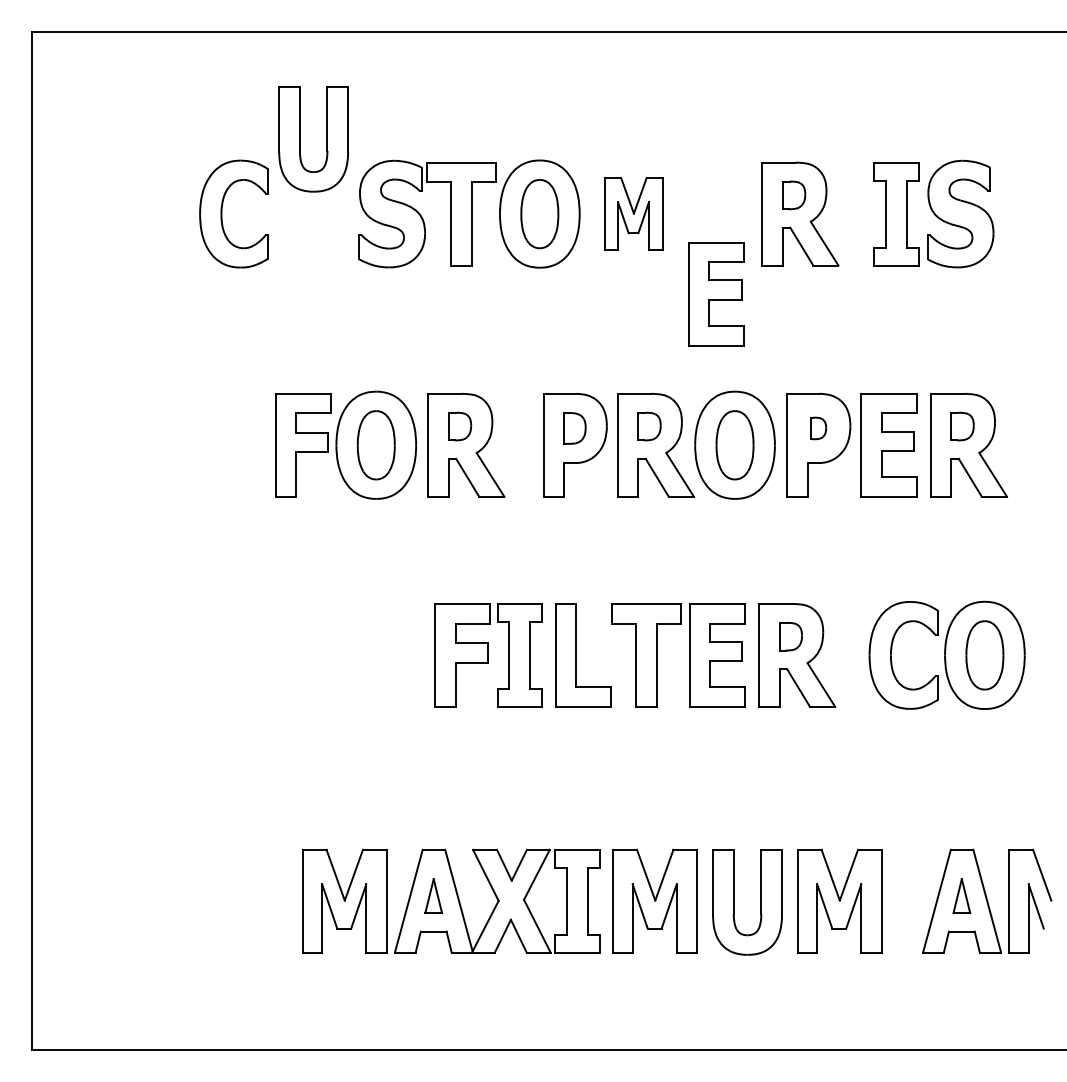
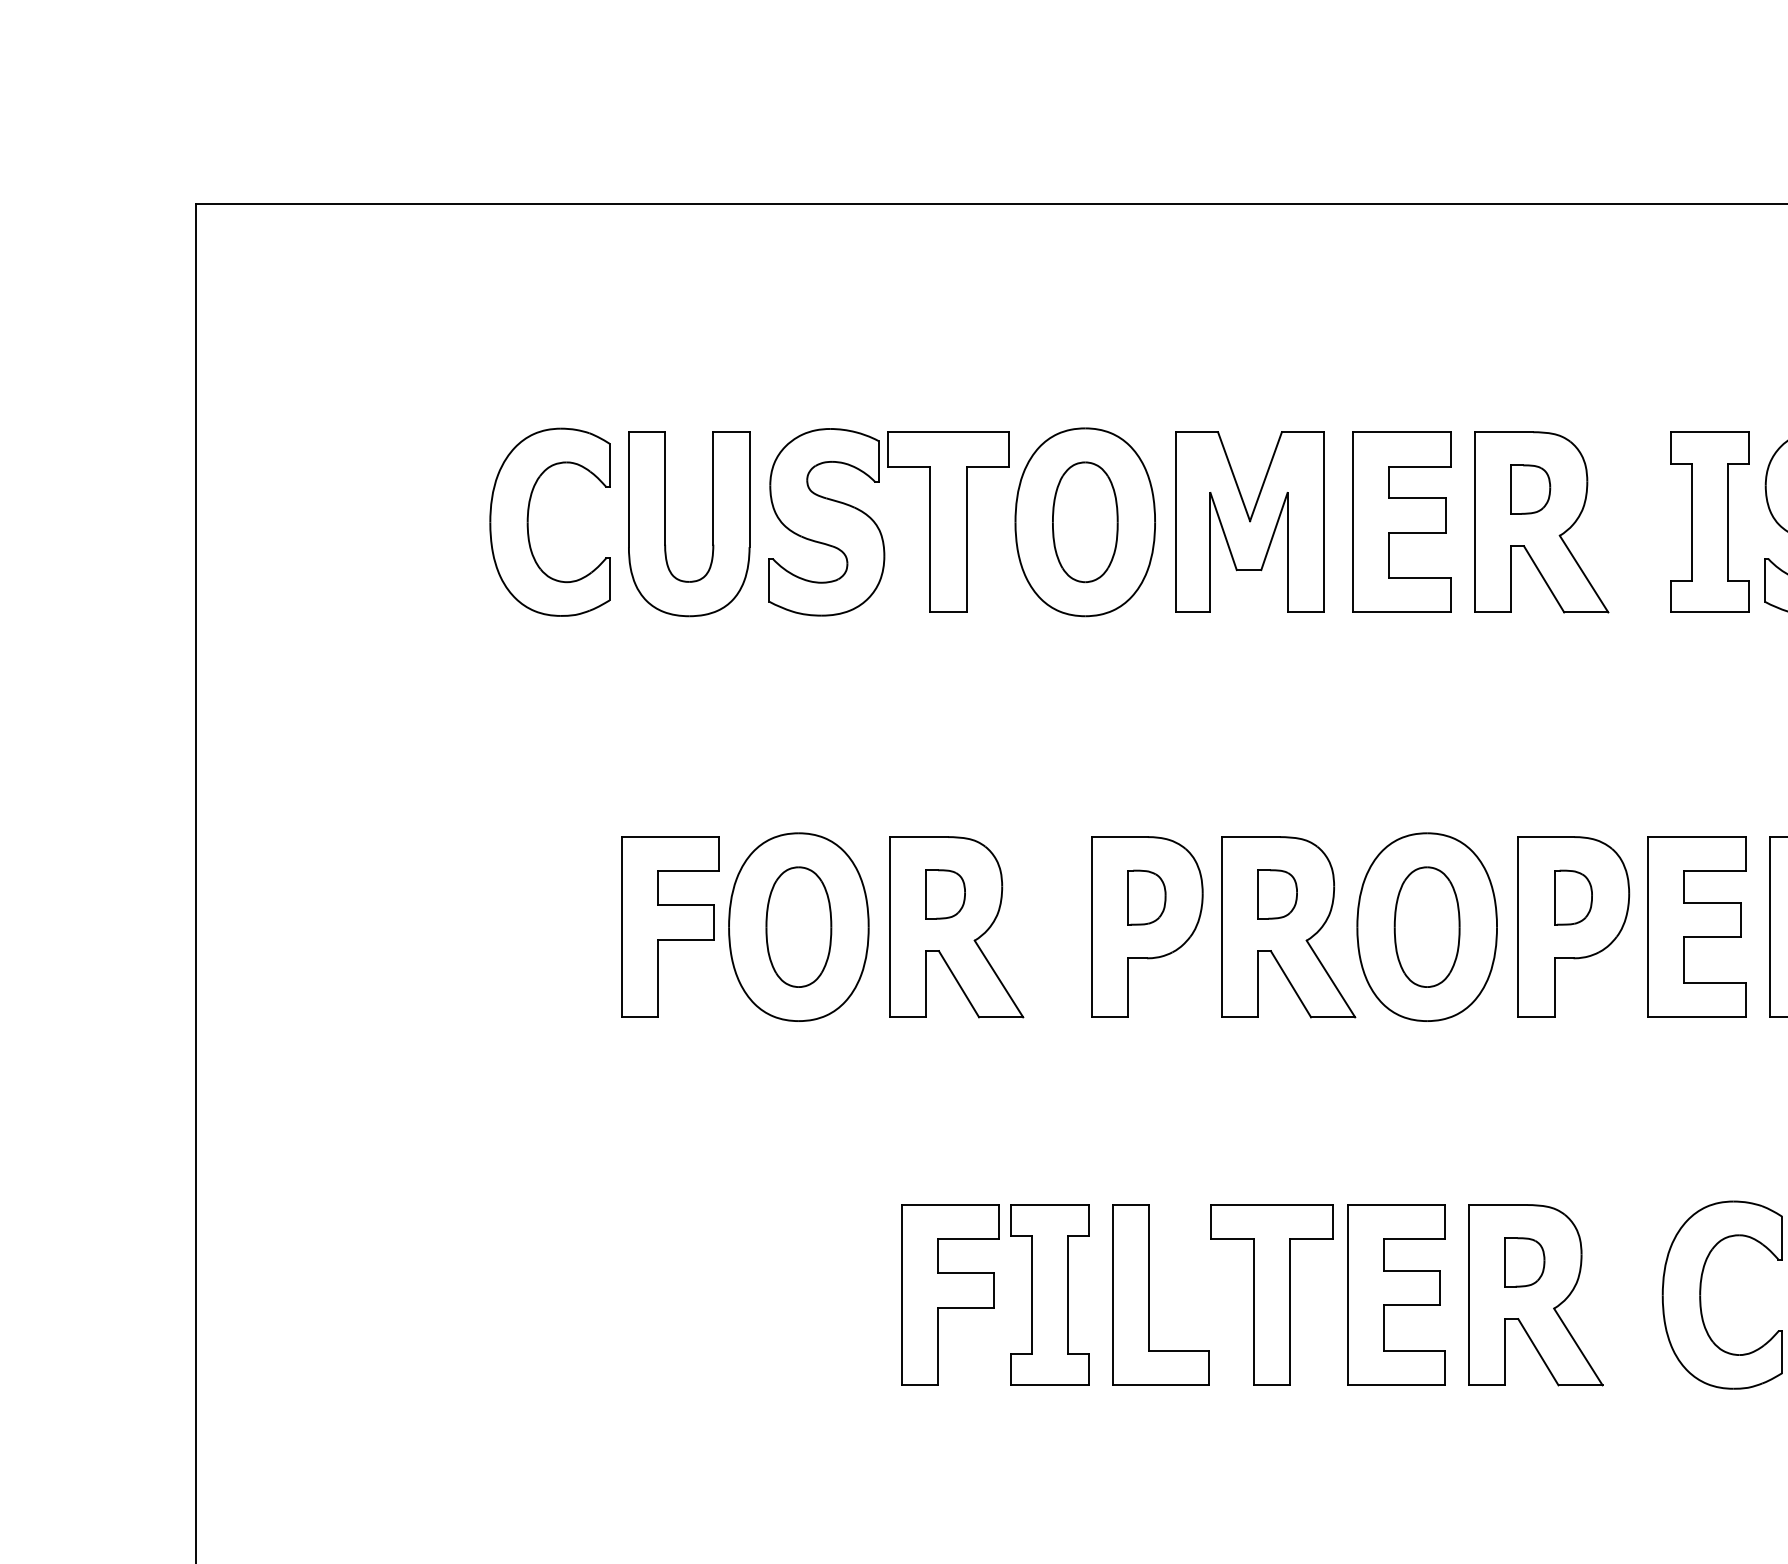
part: (300, 139) -> (666, 524), moved
part: (633, 213) -> (1249, 521), size x1.43
part: (716, 294) -> (1401, 523), moved
part: (818, 428) -> (1573, 897), size x1.43

